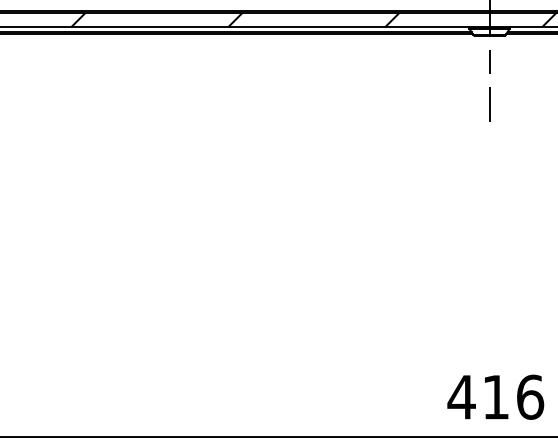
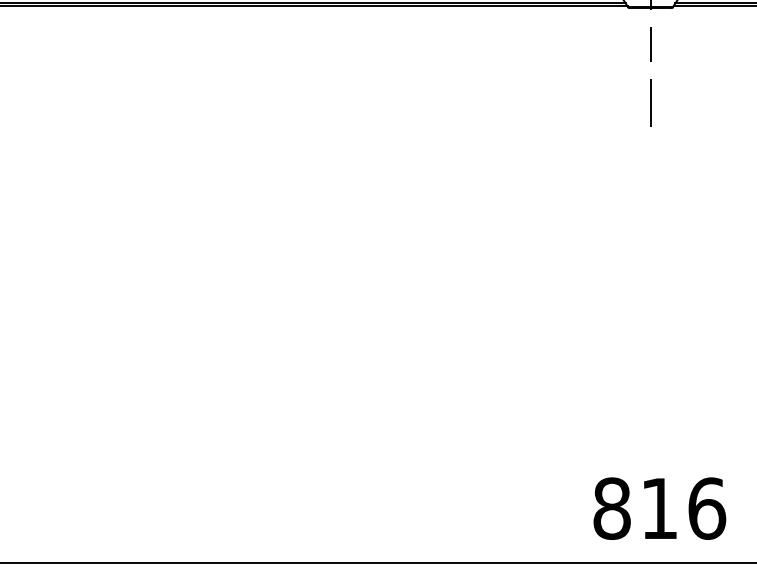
text: (461, 396) -> (611, 507), 416 -> 816

